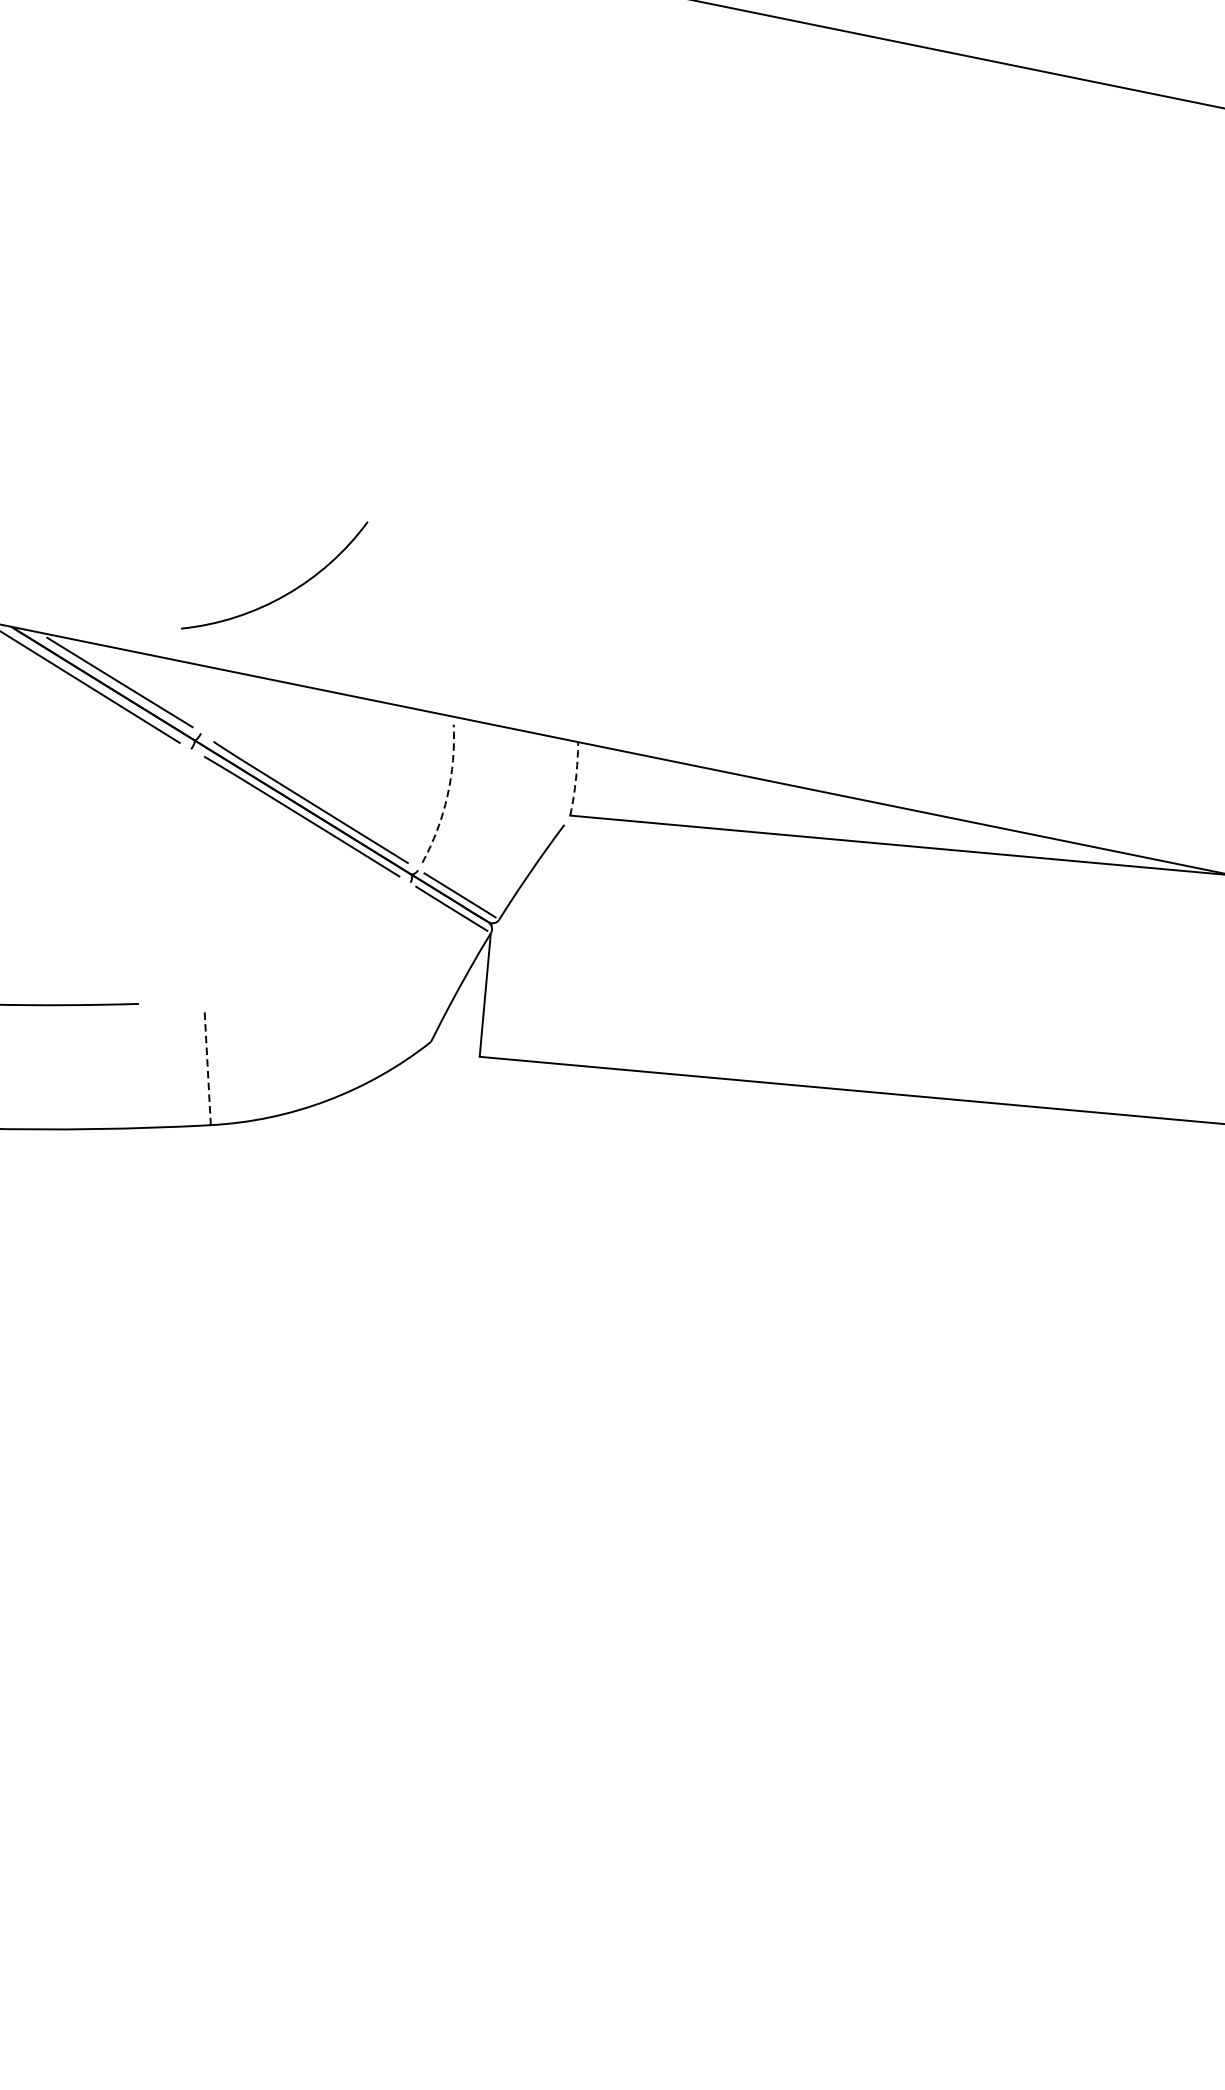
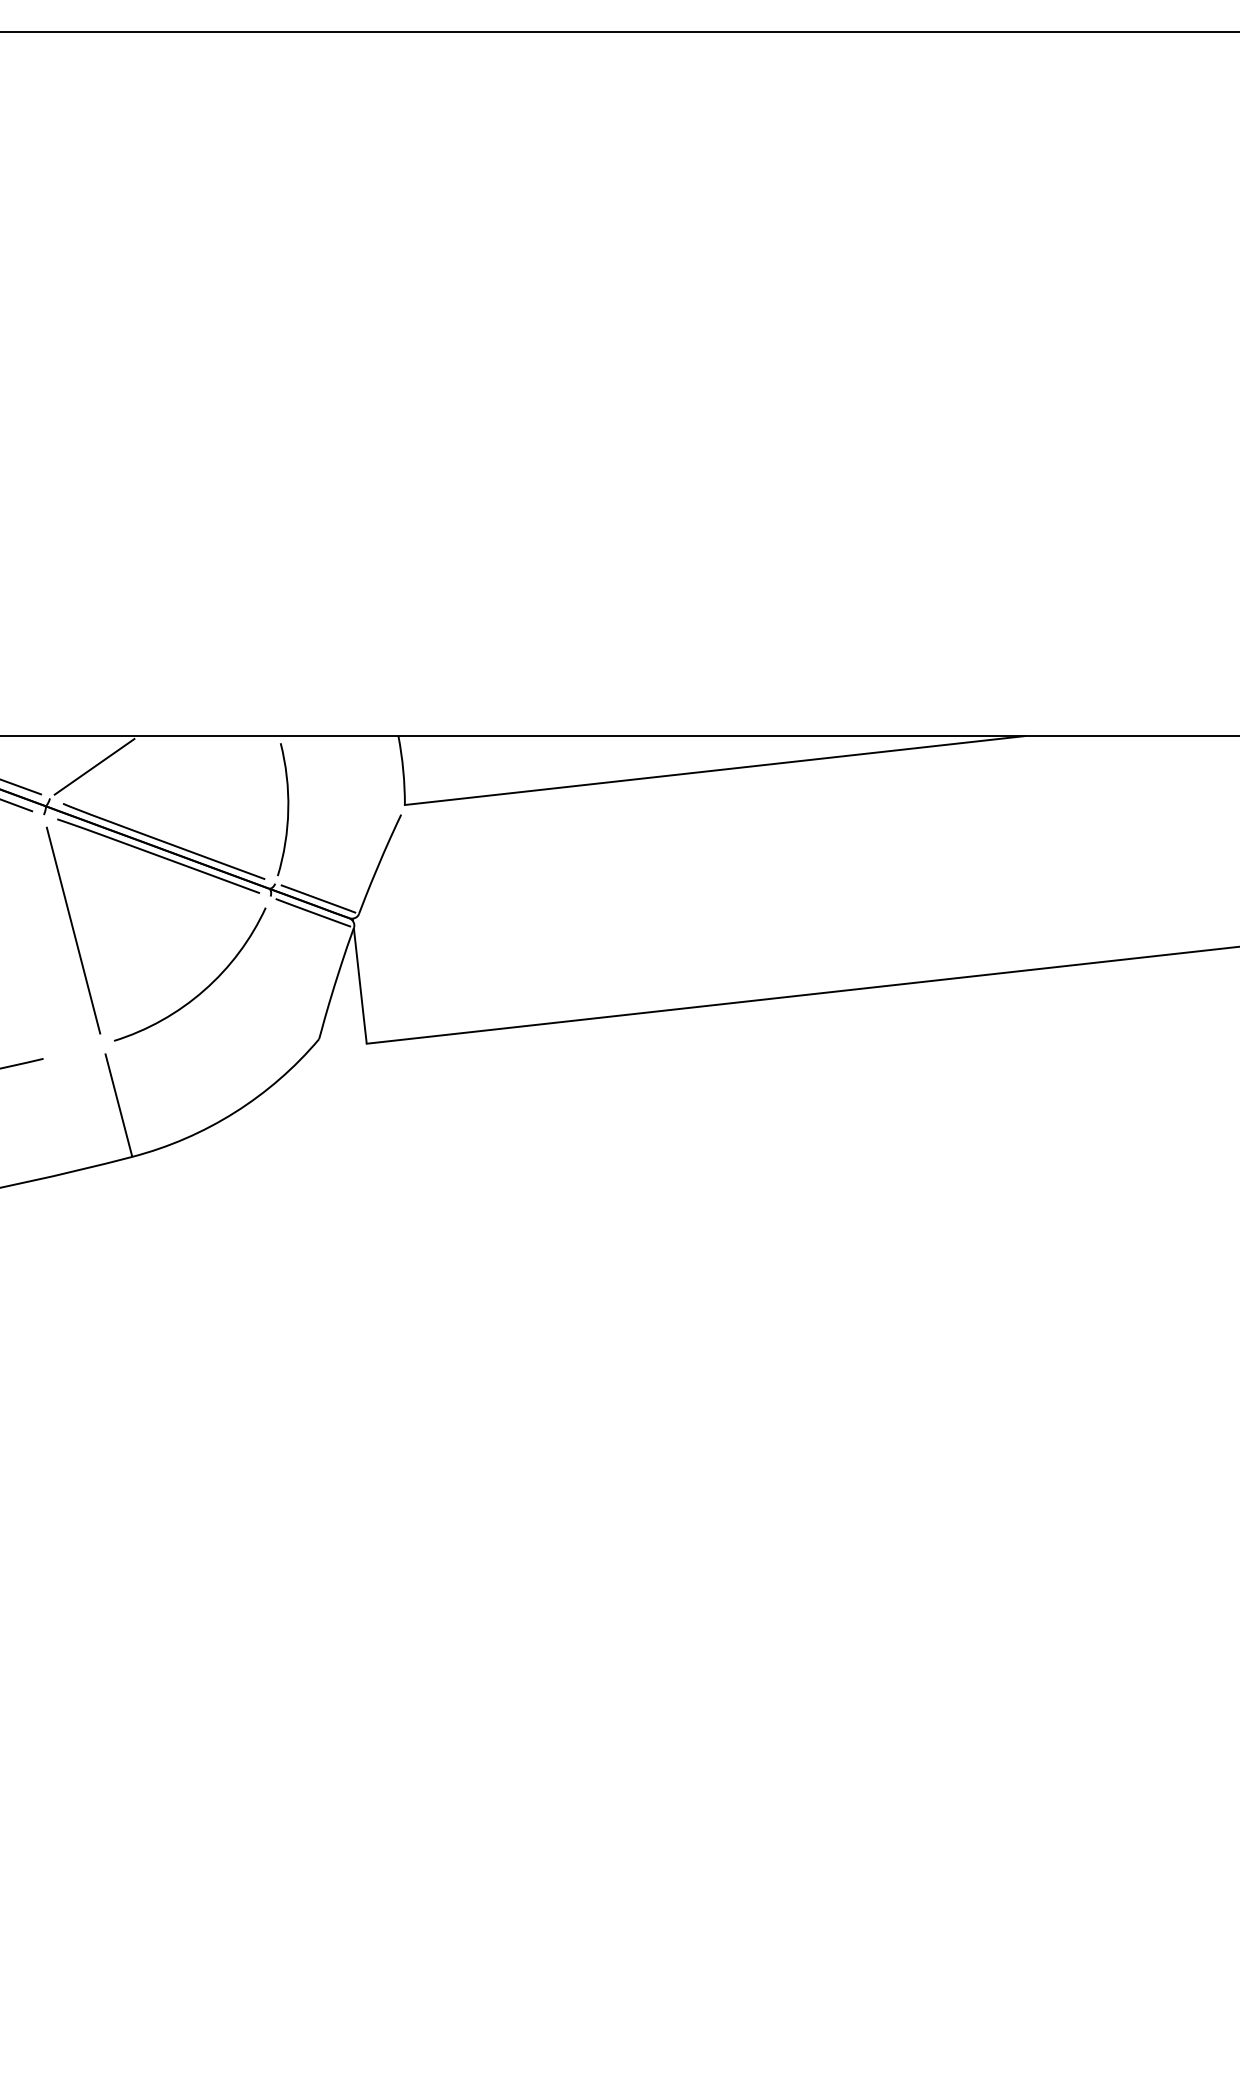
arc: (286, 593) -> (204, 988), moved
line: (254, 709) -> (94, 766), added
arc: (576, 779) -> (403, 770), dashed -> solid
arc: (447, 795) -> (288, 809), dashed -> solid
line: (197, 876) -> (73, 930), added
line: (207, 1068) -> (118, 1105), dashed -> solid

